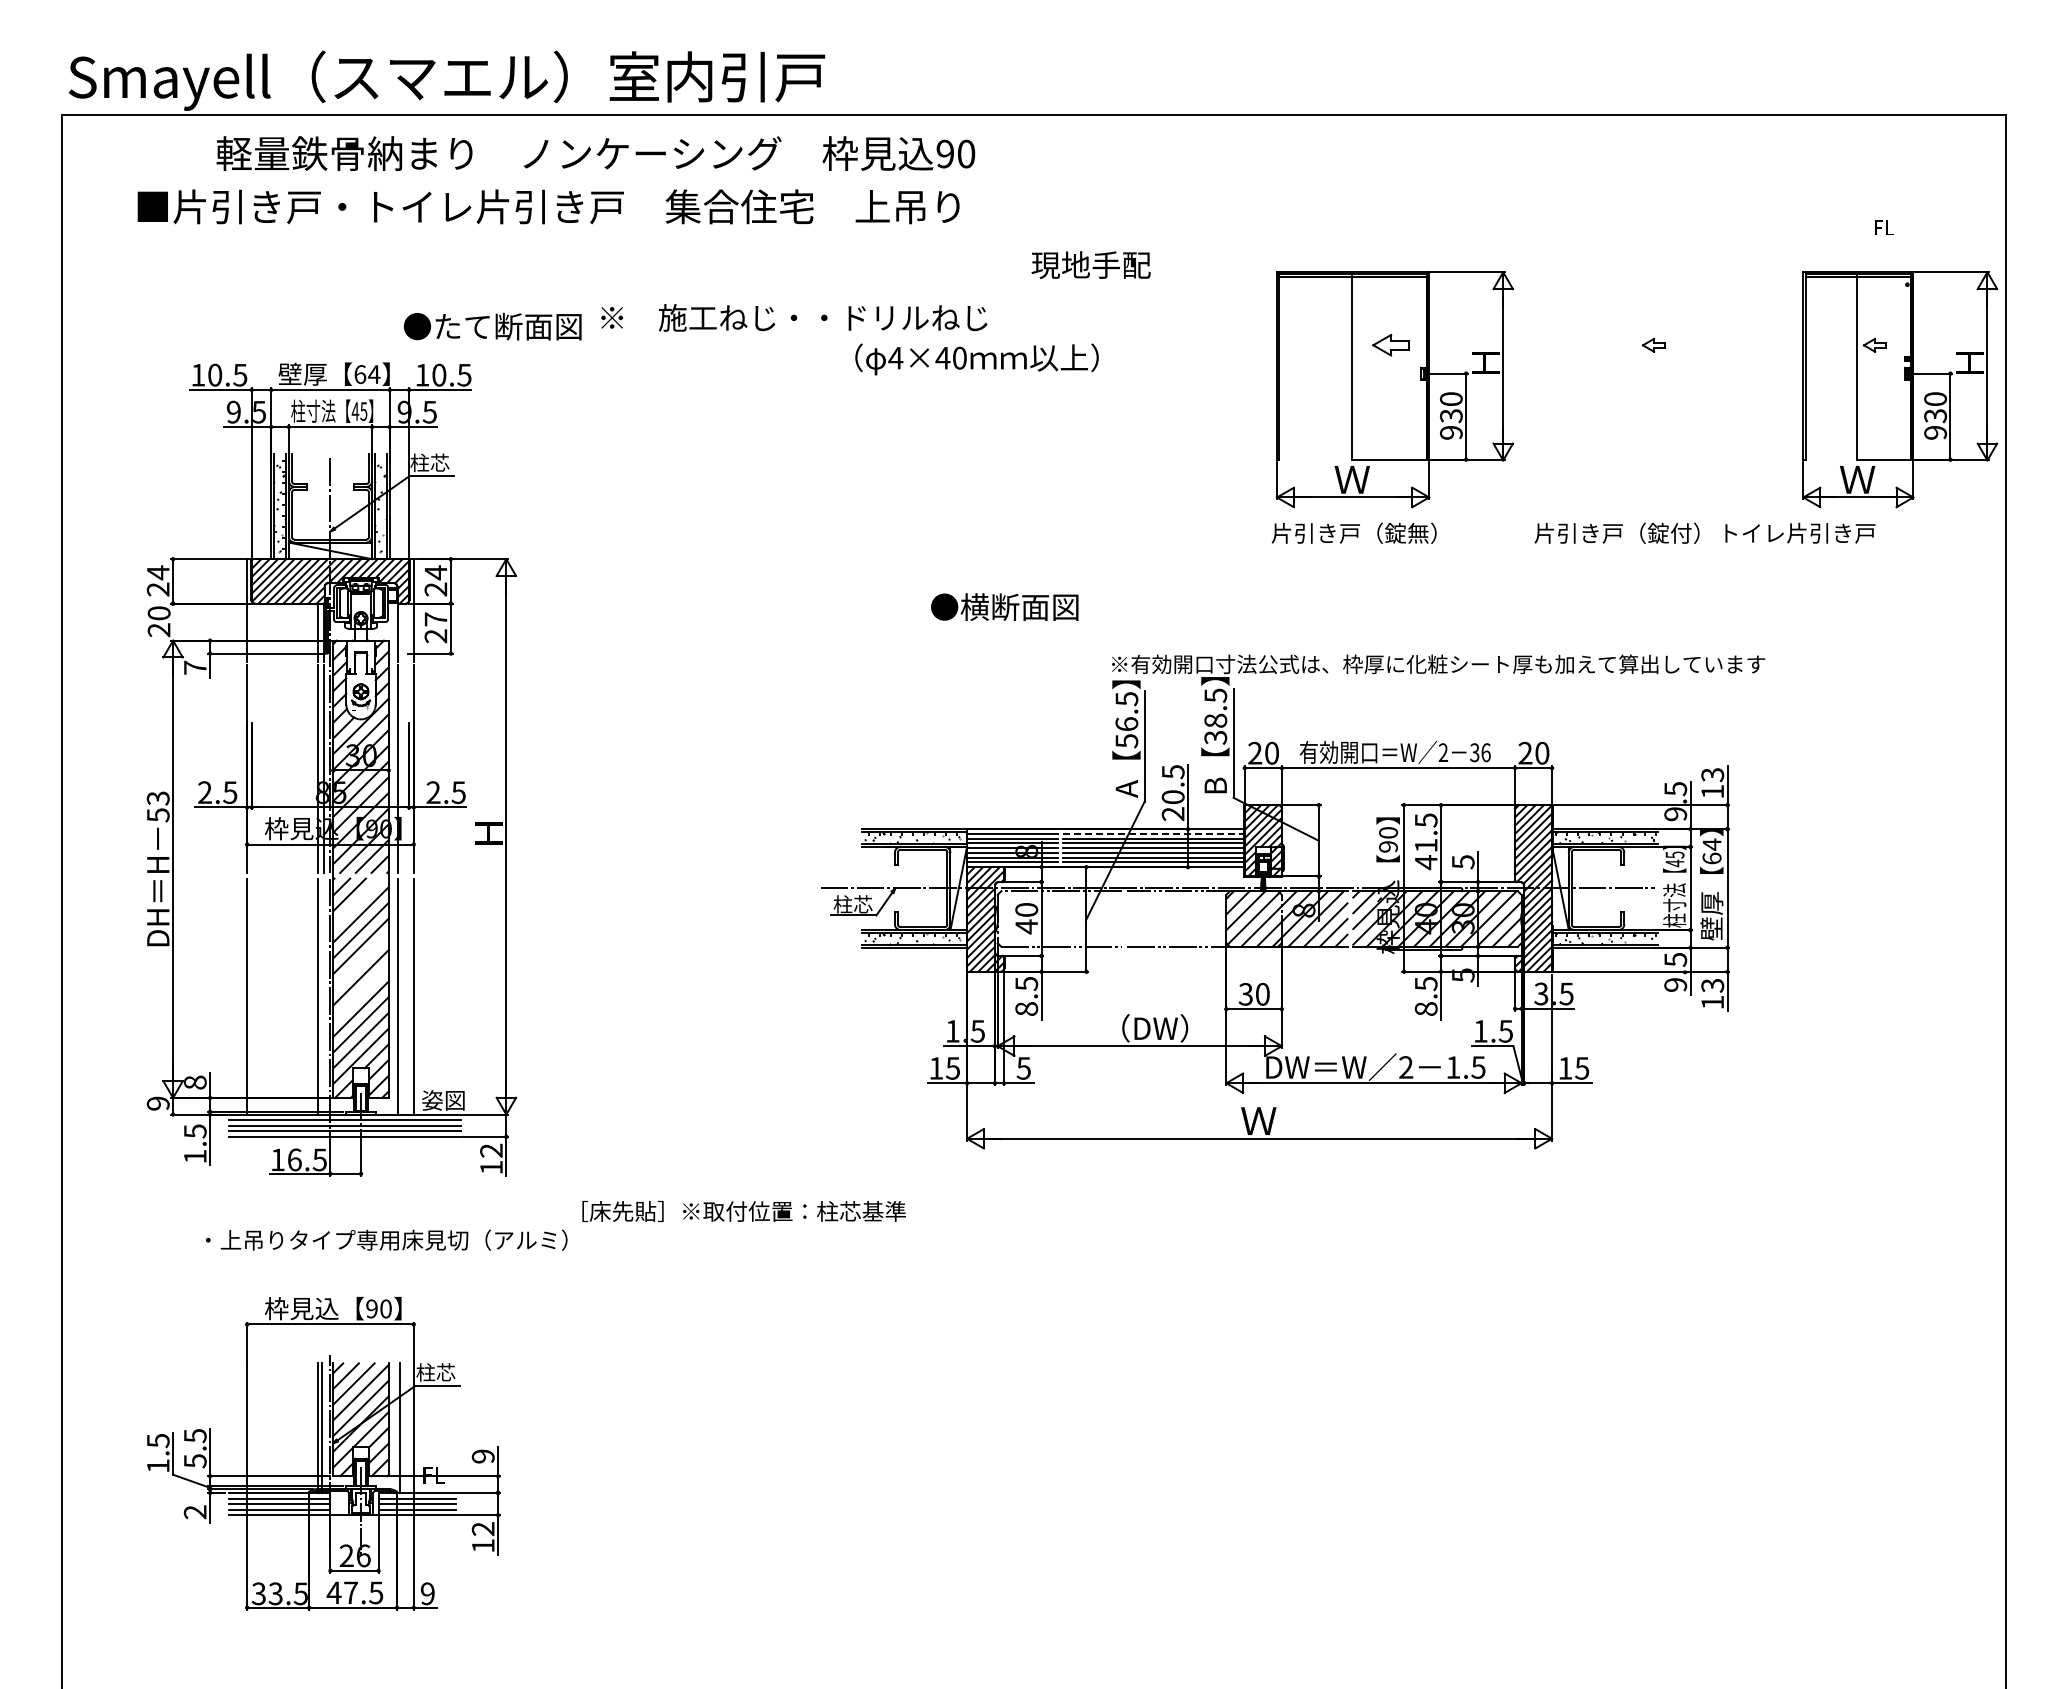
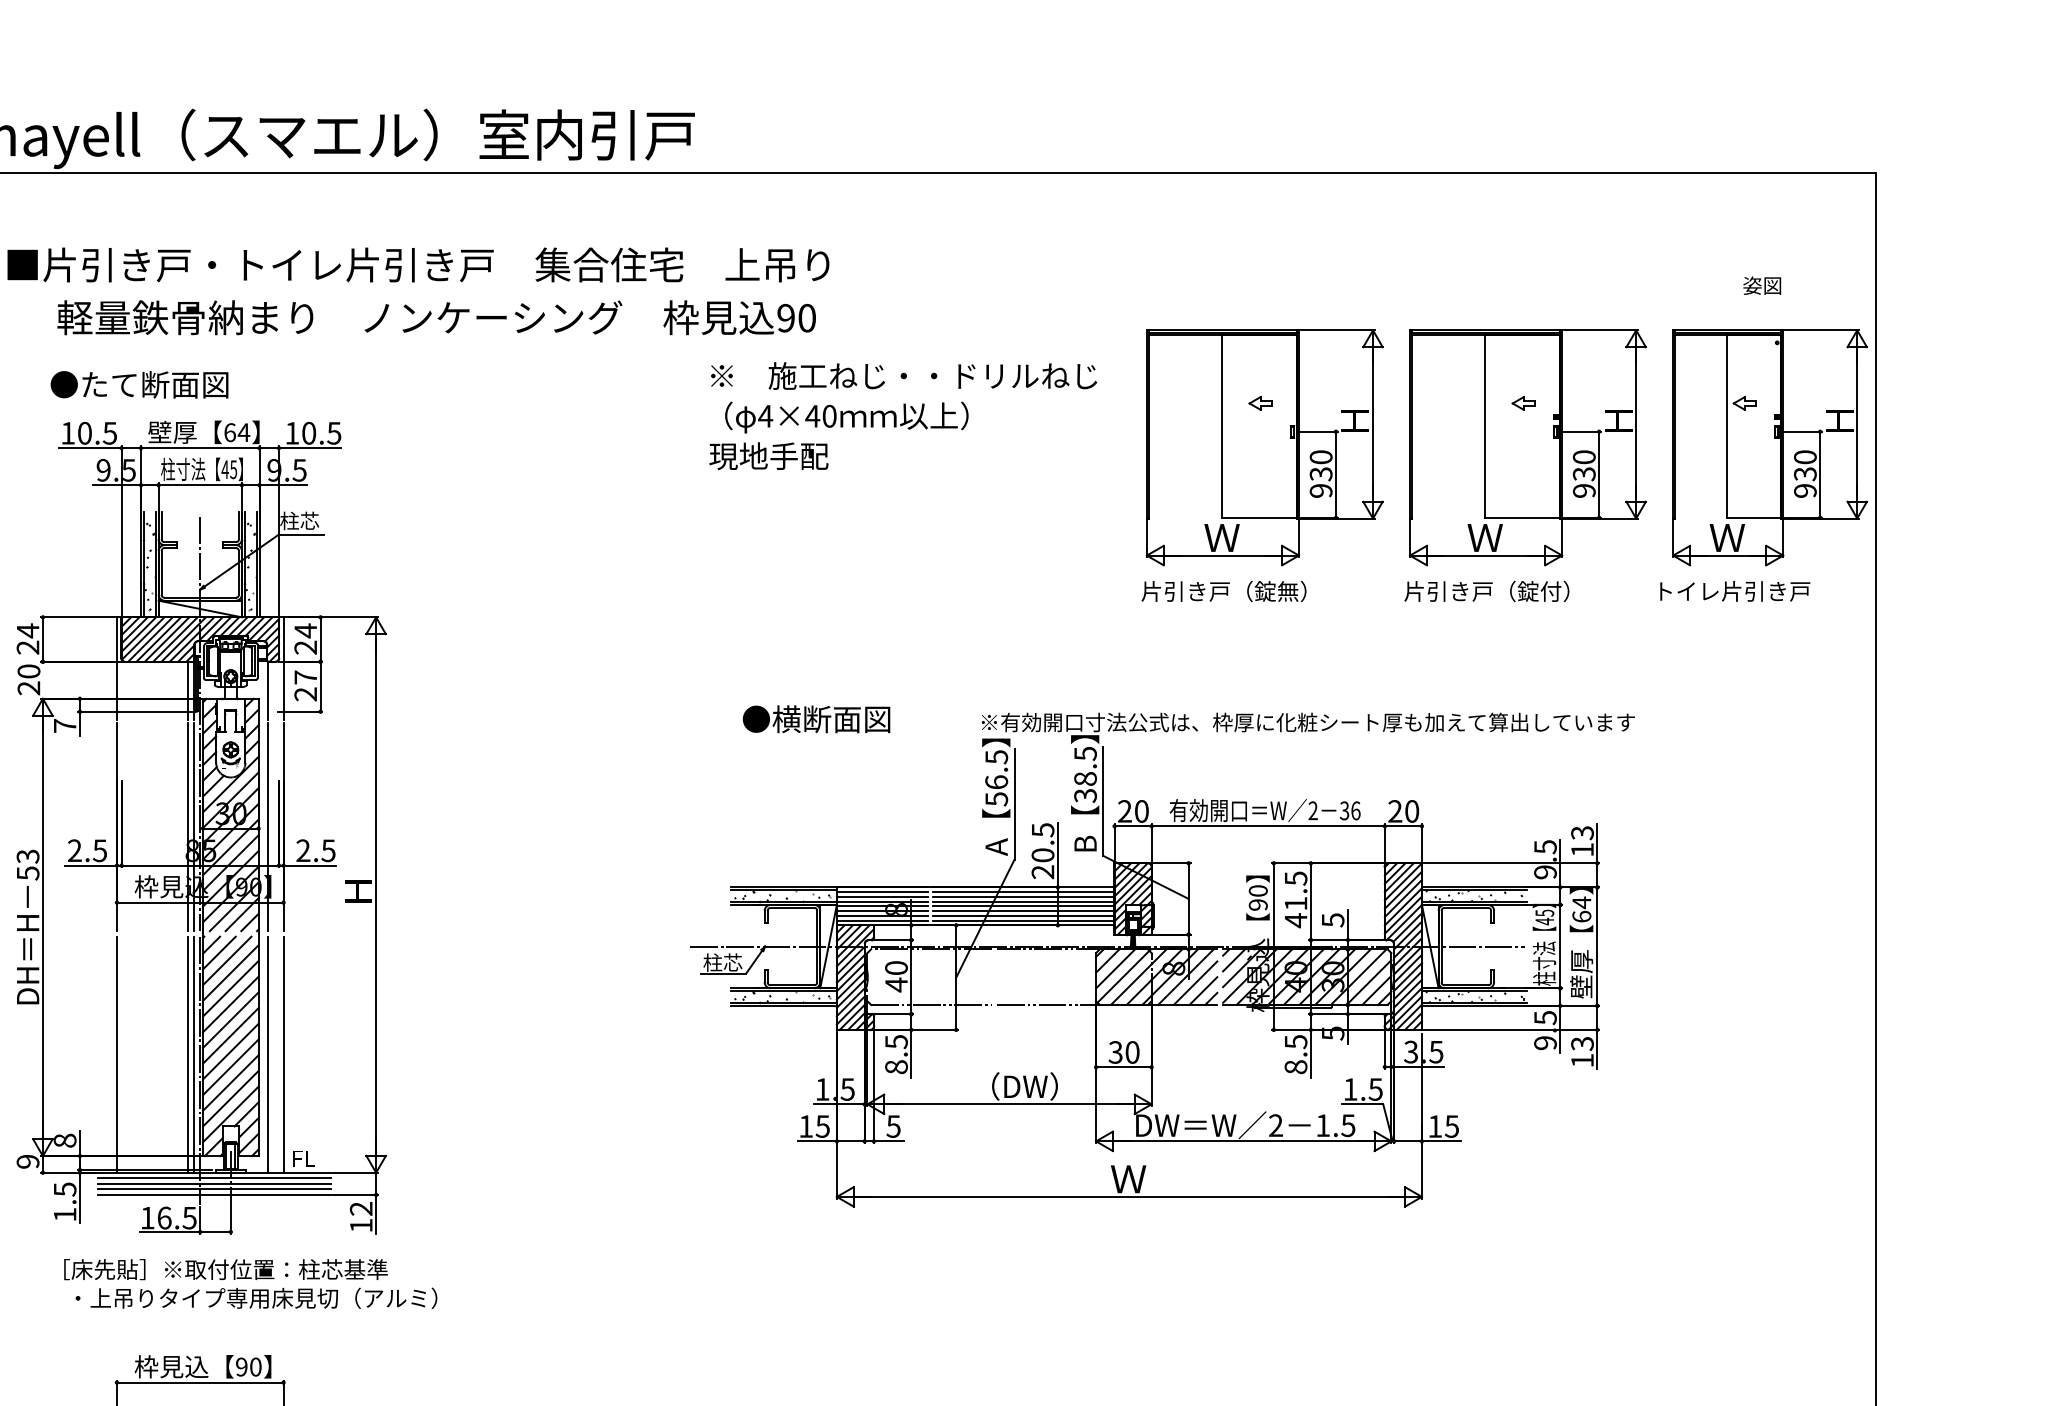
text: (595, 153) -> (436, 317), moved
text: (1892, 227) -> (1762, 285), FL -> 姿図
text: (1090, 264) -> (768, 455), moved
text: (794, 317) -> (904, 375), moved
text: (492, 326) -> (139, 384), moved
part: (1390, 345) -> (1260, 403), size x0.62
part: (1658, 389) -> (1528, 447), added
text: (1800, 532) -> (1735, 590), moved
text: (1004, 606) -> (816, 718), moved
line: (1153, 833) -> (1023, 891), dashed -> solid
line: (357, 902) -> (227, 960), added
line: (360, 961) -> (230, 1019), added
line: (360, 993) -> (230, 1051), added
line: (324, 996) -> (194, 1054), added
text: (443, 1100) -> (313, 1158), 姿図 -> FL
text: (743, 1211) -> (225, 1269), moved

